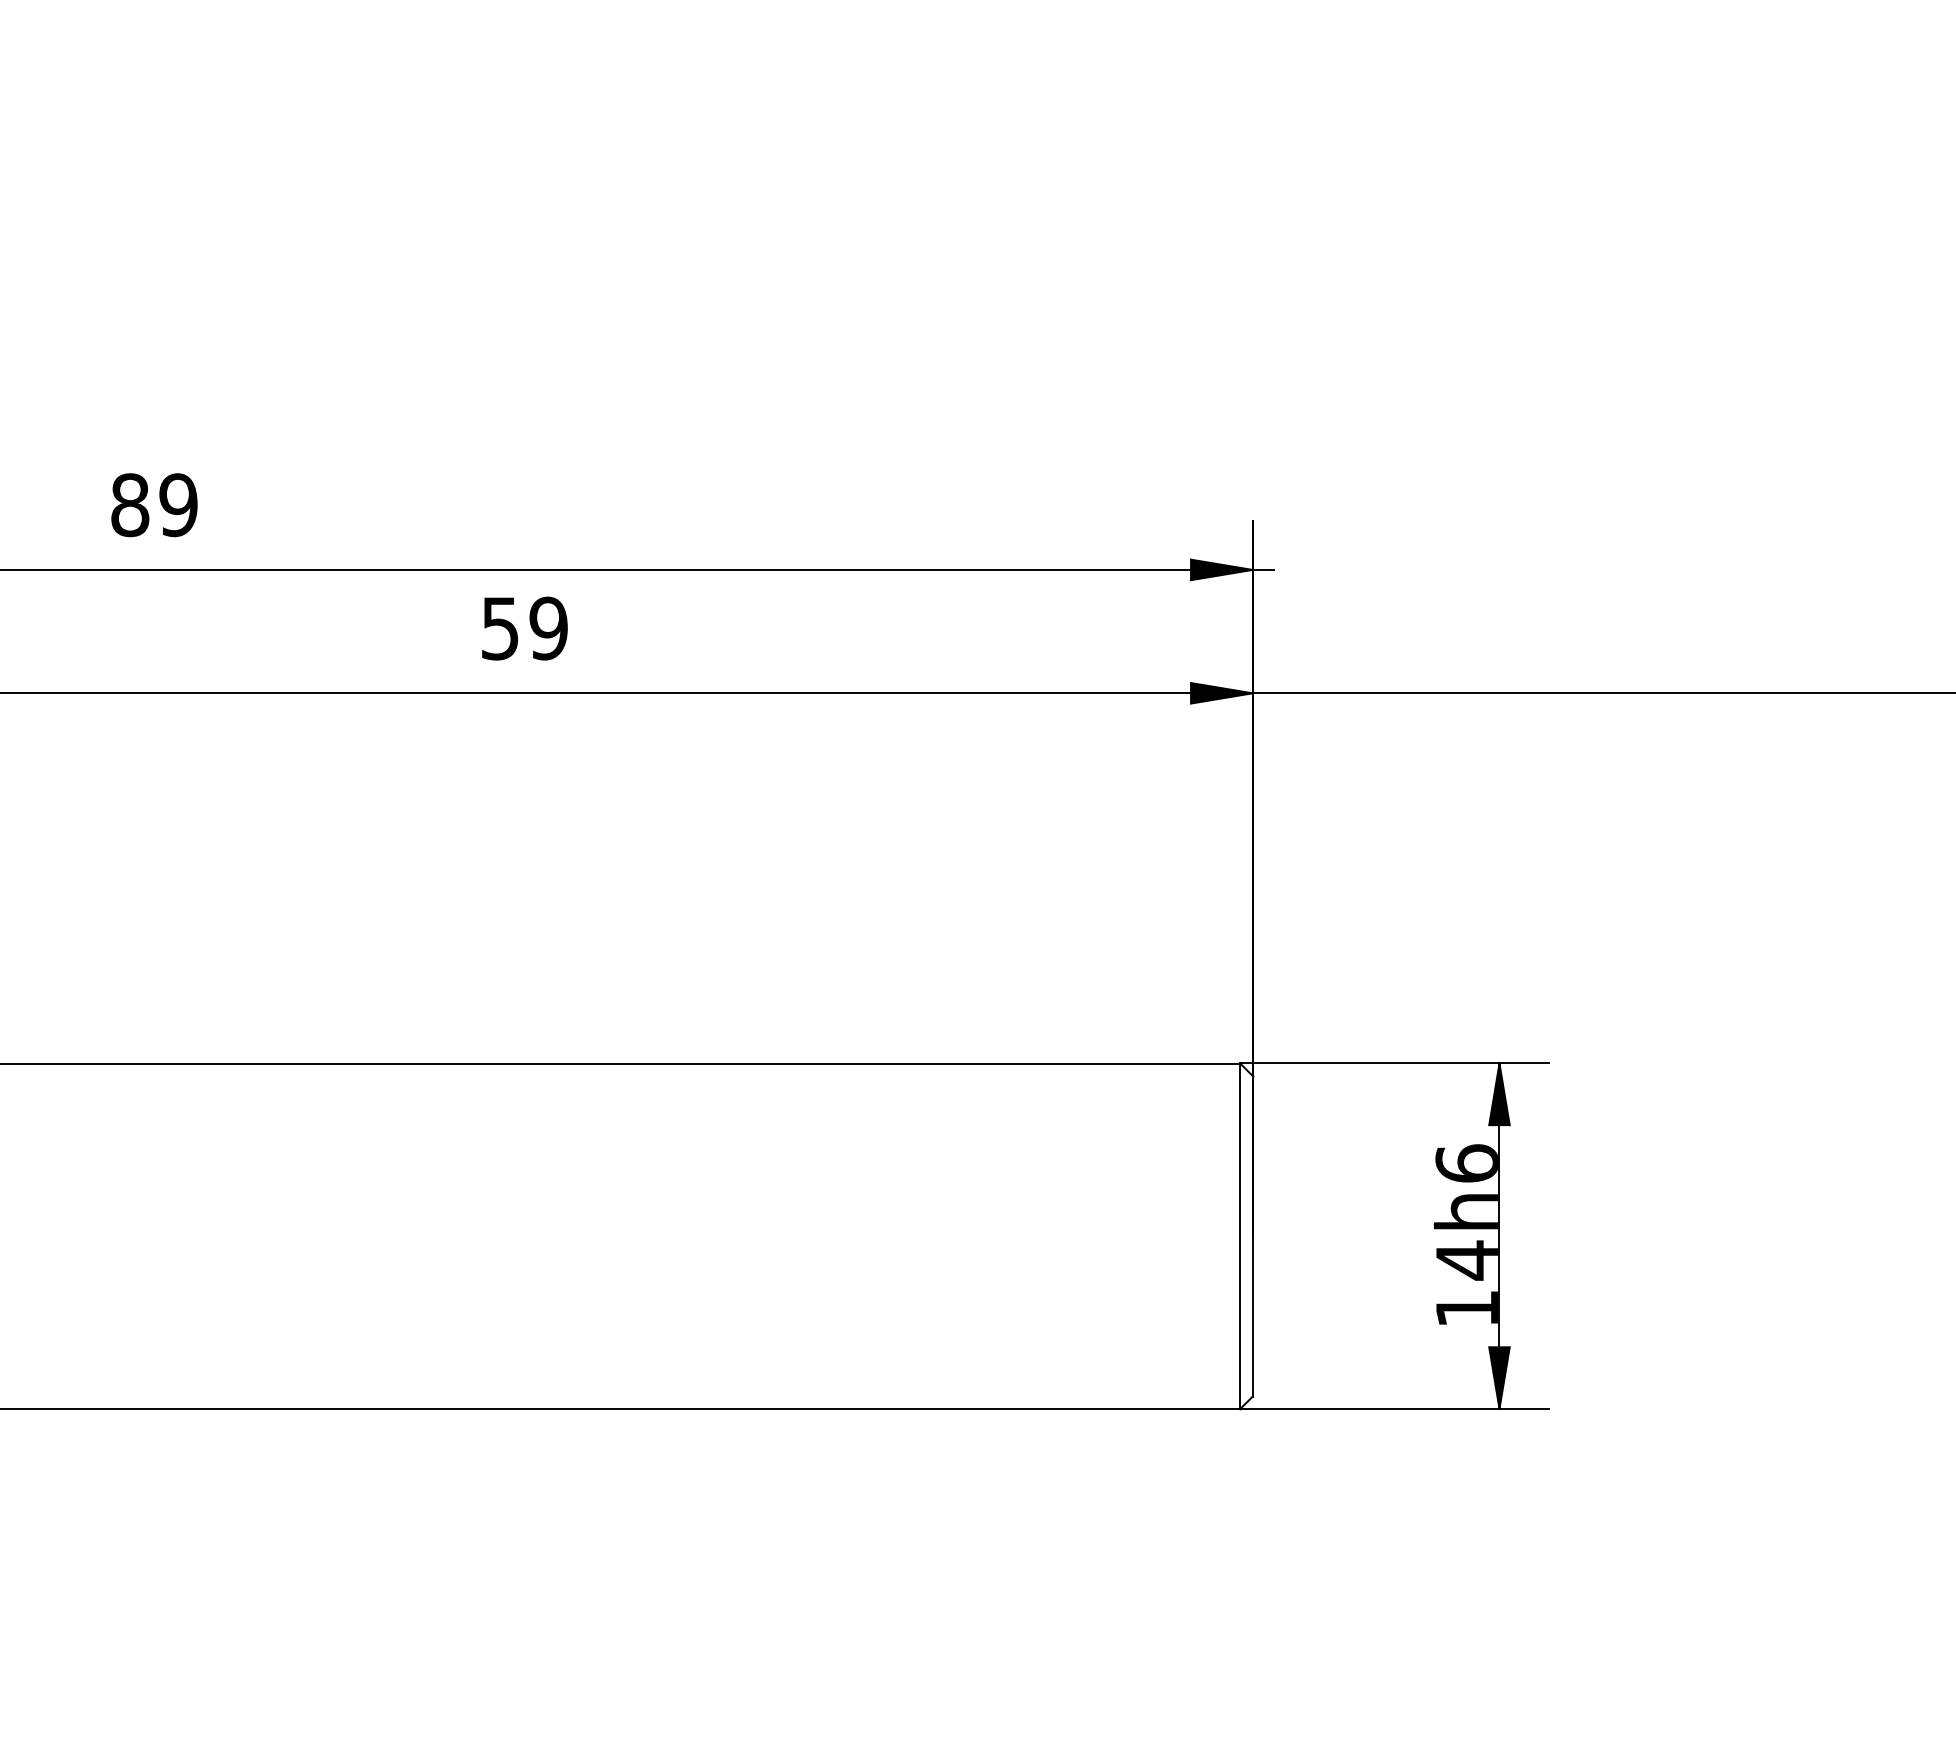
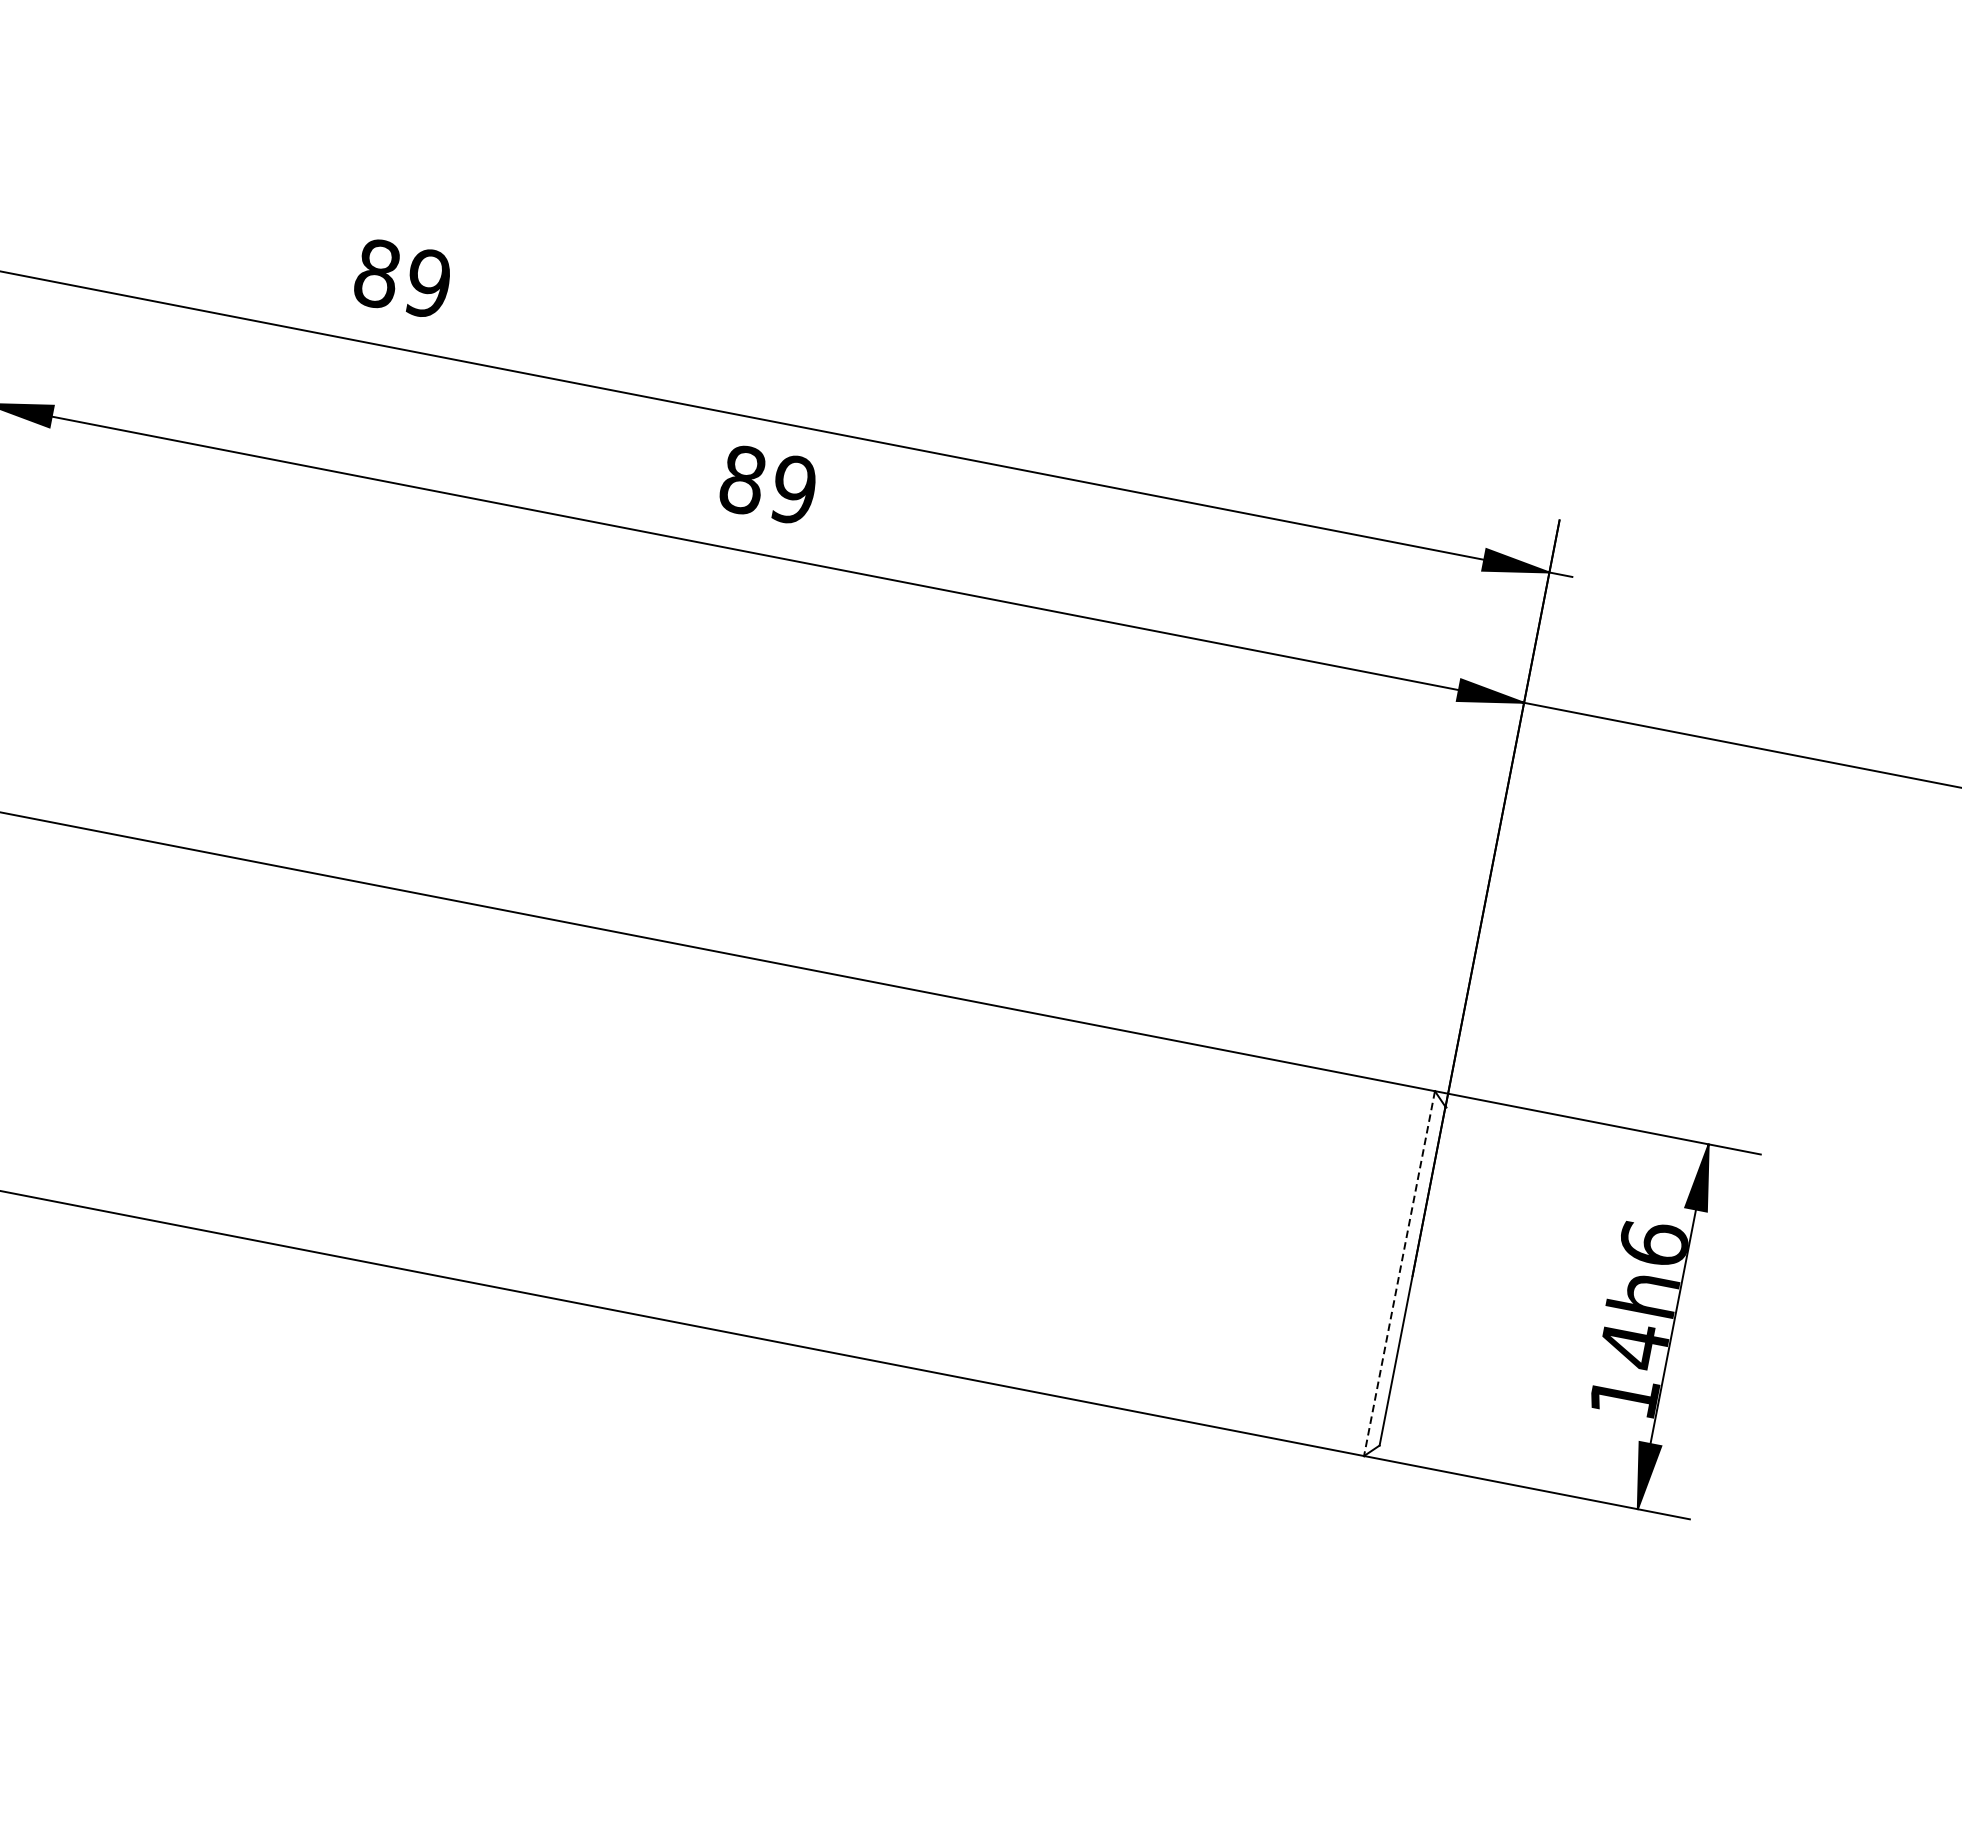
text: (500, 628) -> (743, 479), 59 -> 89
line: (1240, 1236) -> (1399, 1273), solid -> dashed

